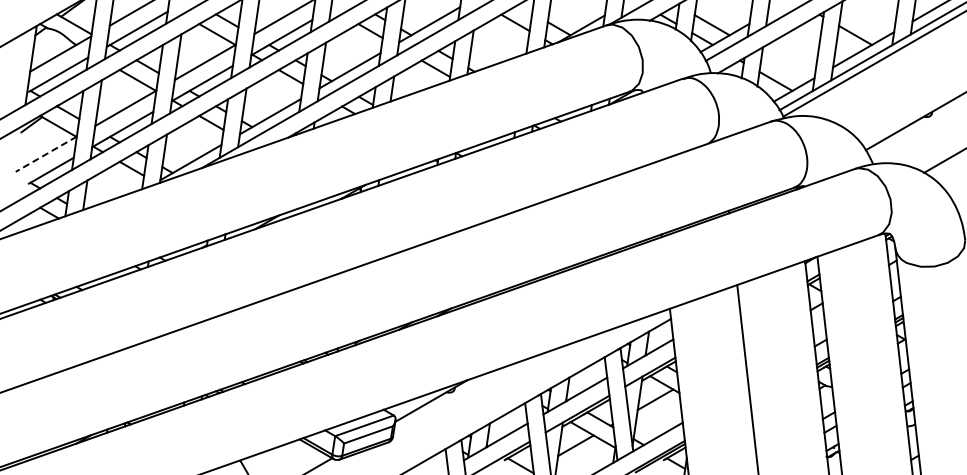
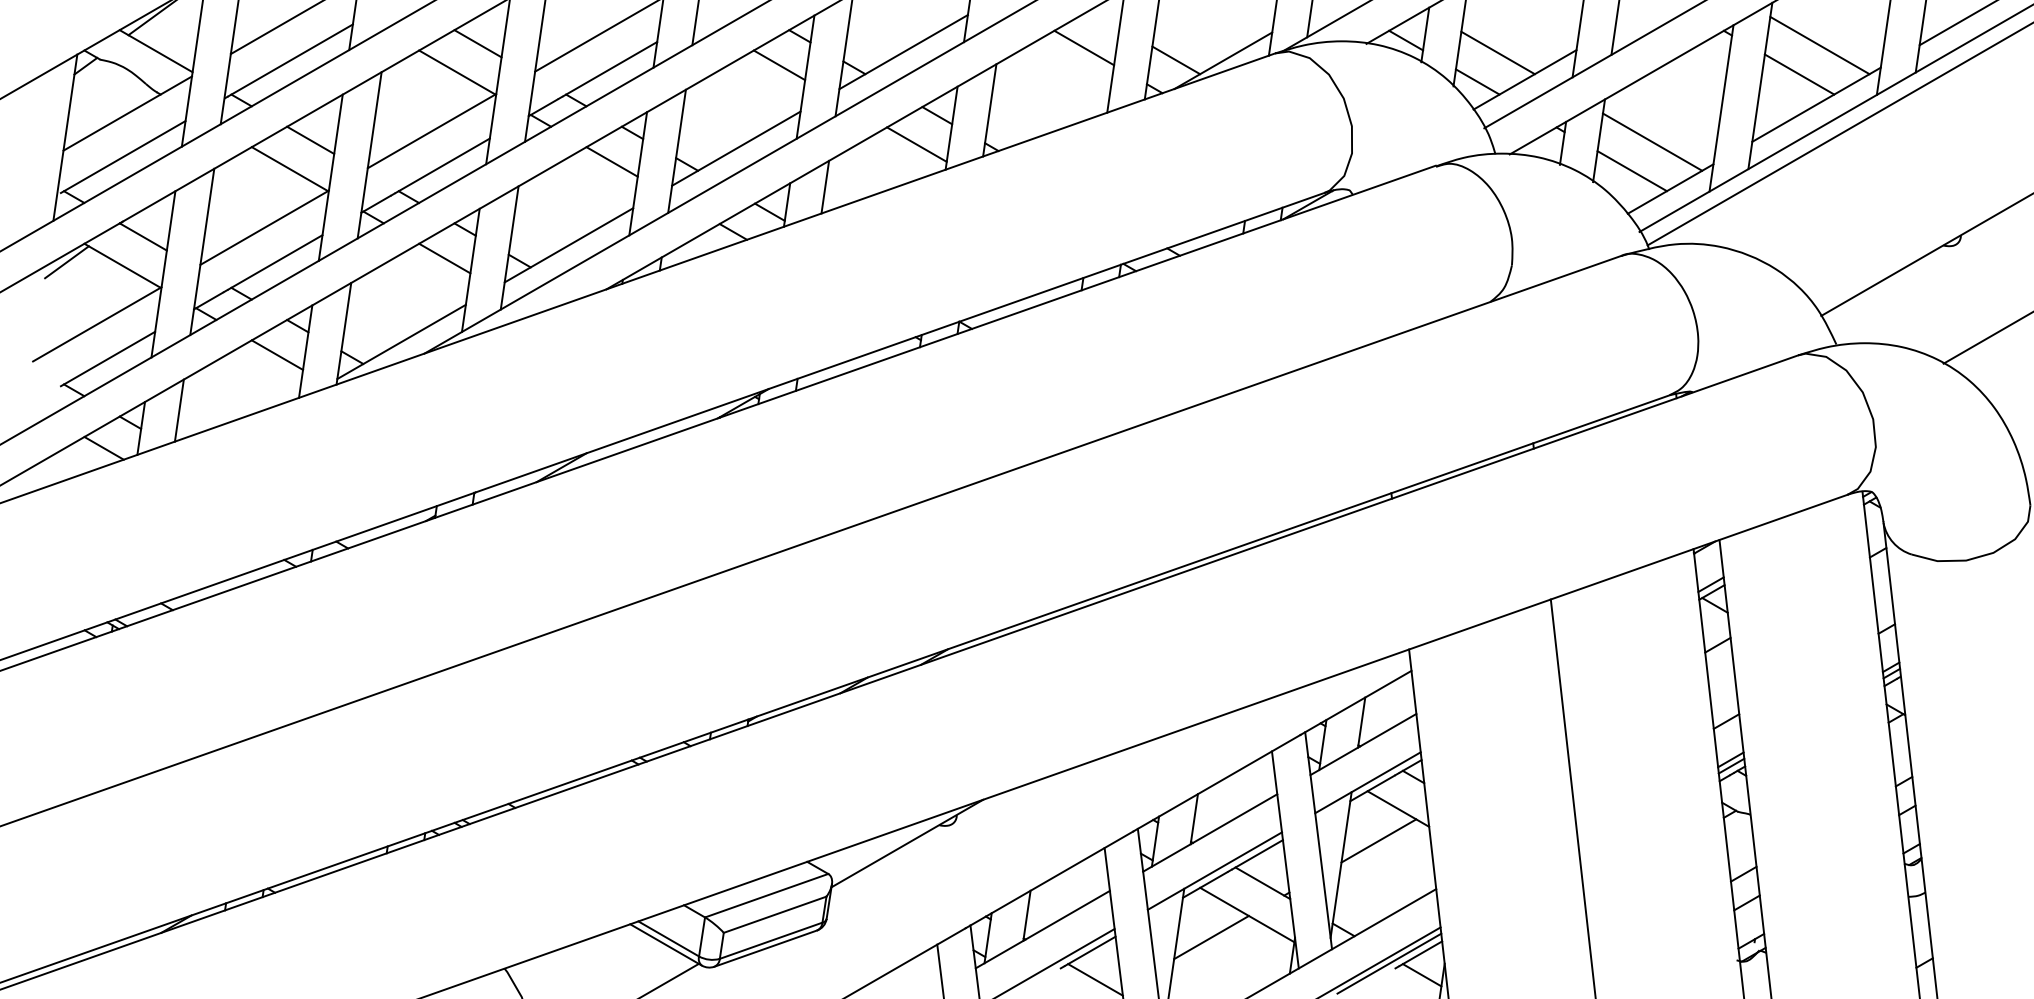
line: (864, 21) -> (1818, 45), added
line: (785, 67) -> (1652, 141), added
line: (45, 154) -> (95, 324), dashed -> solid

